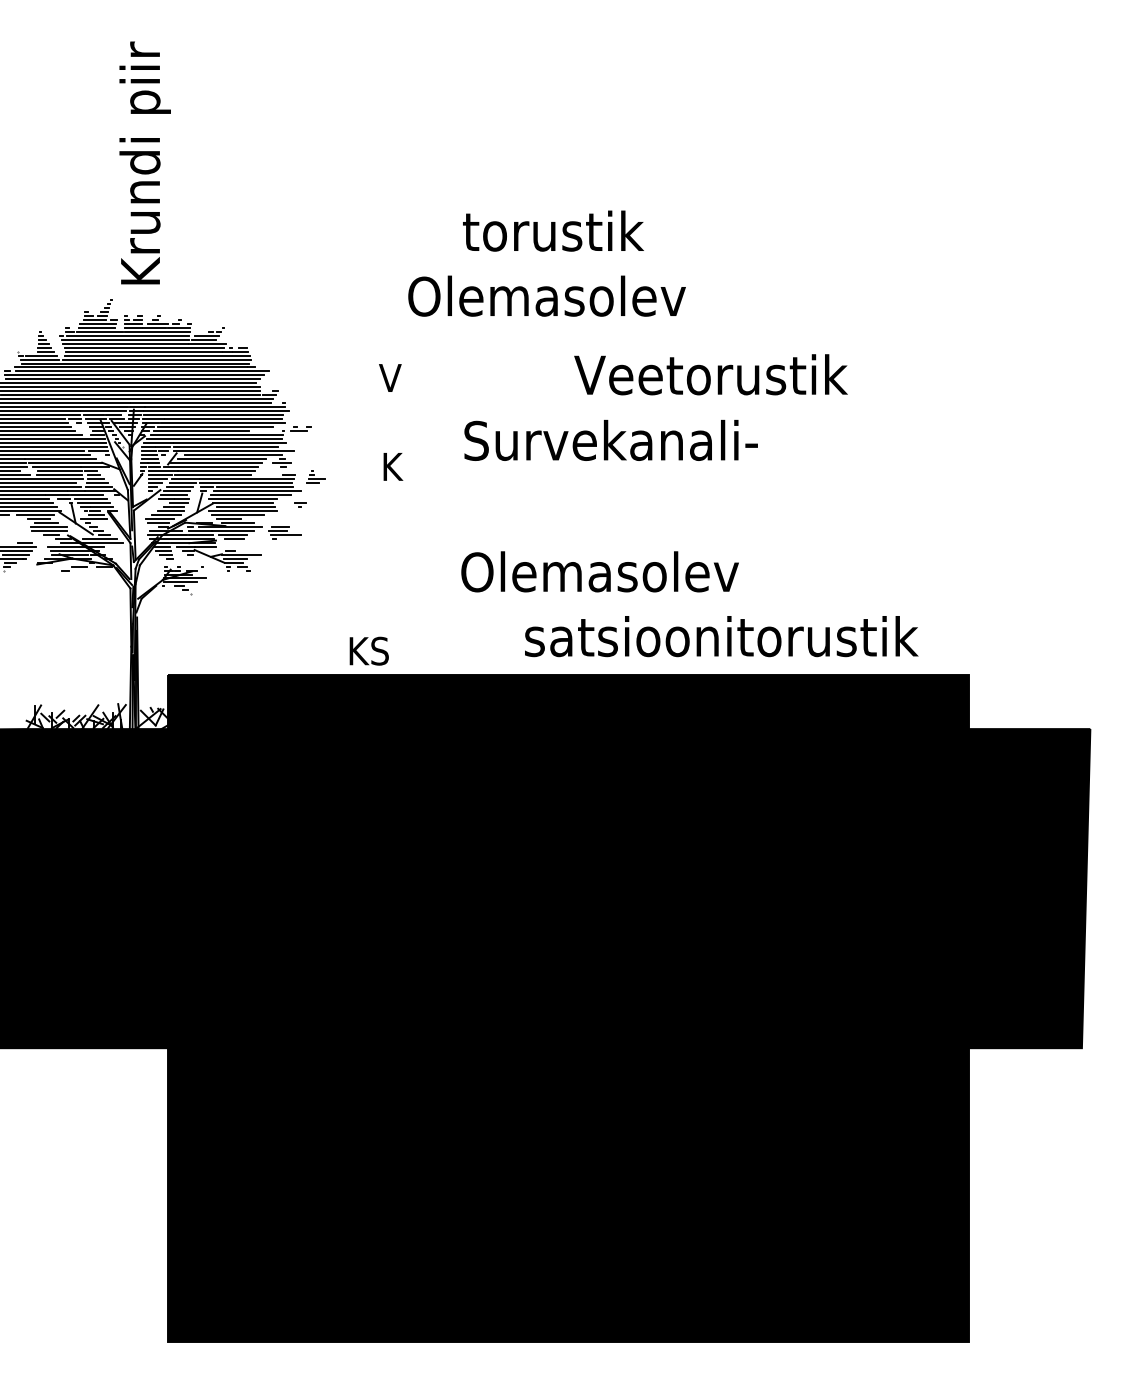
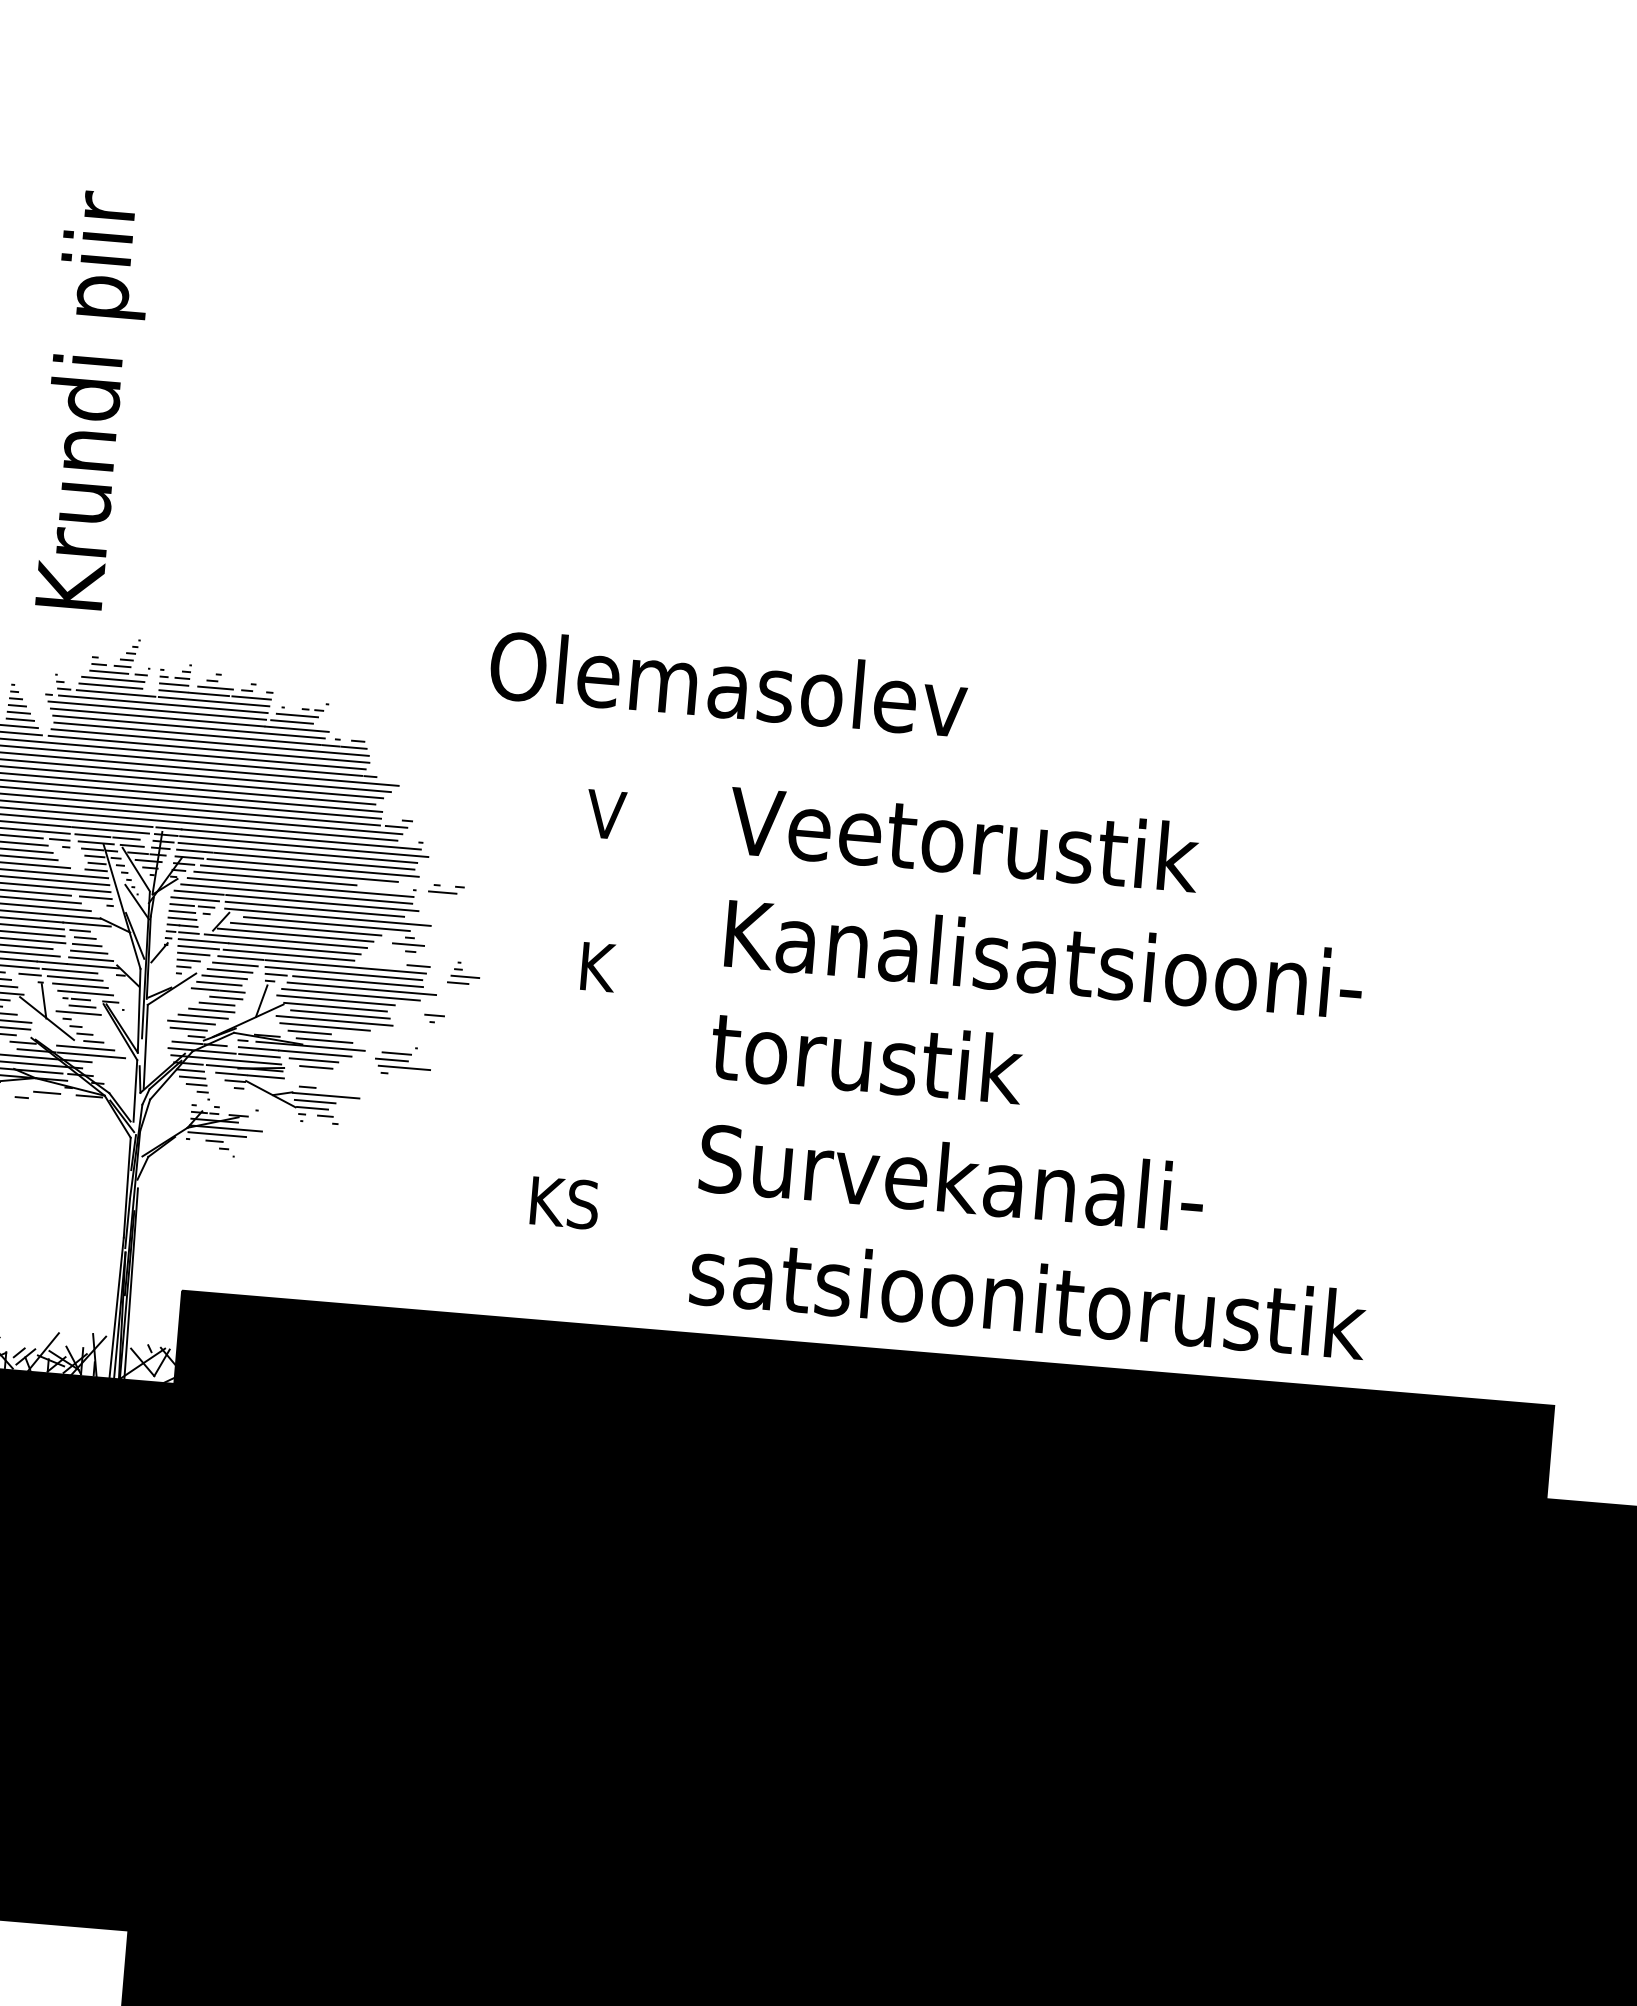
text: (144, 162) -> (92, 399), moved
text: (553, 230) -> (867, 1056), moved
text: (546, 295) -> (727, 682), moved
text: (710, 374) -> (963, 838), moved
text: (650, 439) -> (1042, 957), Survekanali- -> Kanalisatsiooni-
text: (608, 571) -> (952, 1177), Olemasolev -> Survekanali-
text: (721, 636) -> (1028, 1297), moved
text: (368, 650) -> (563, 1201), moved

